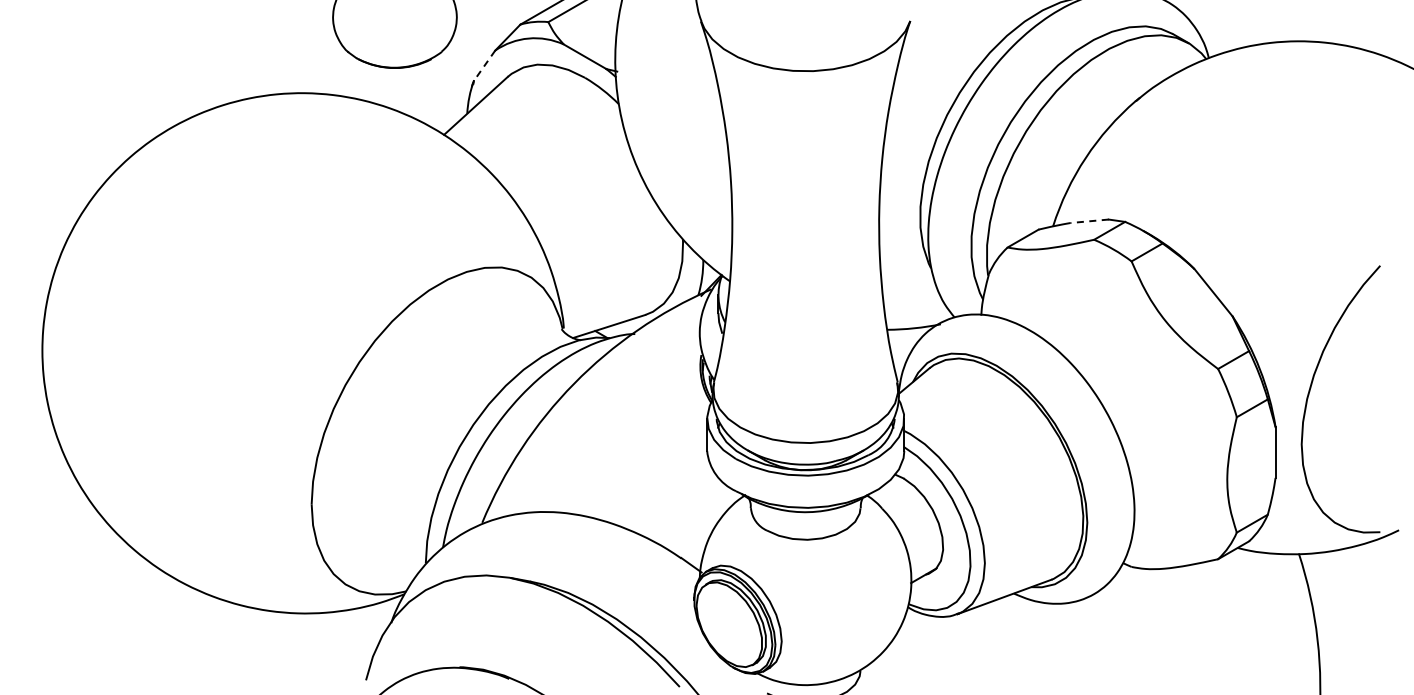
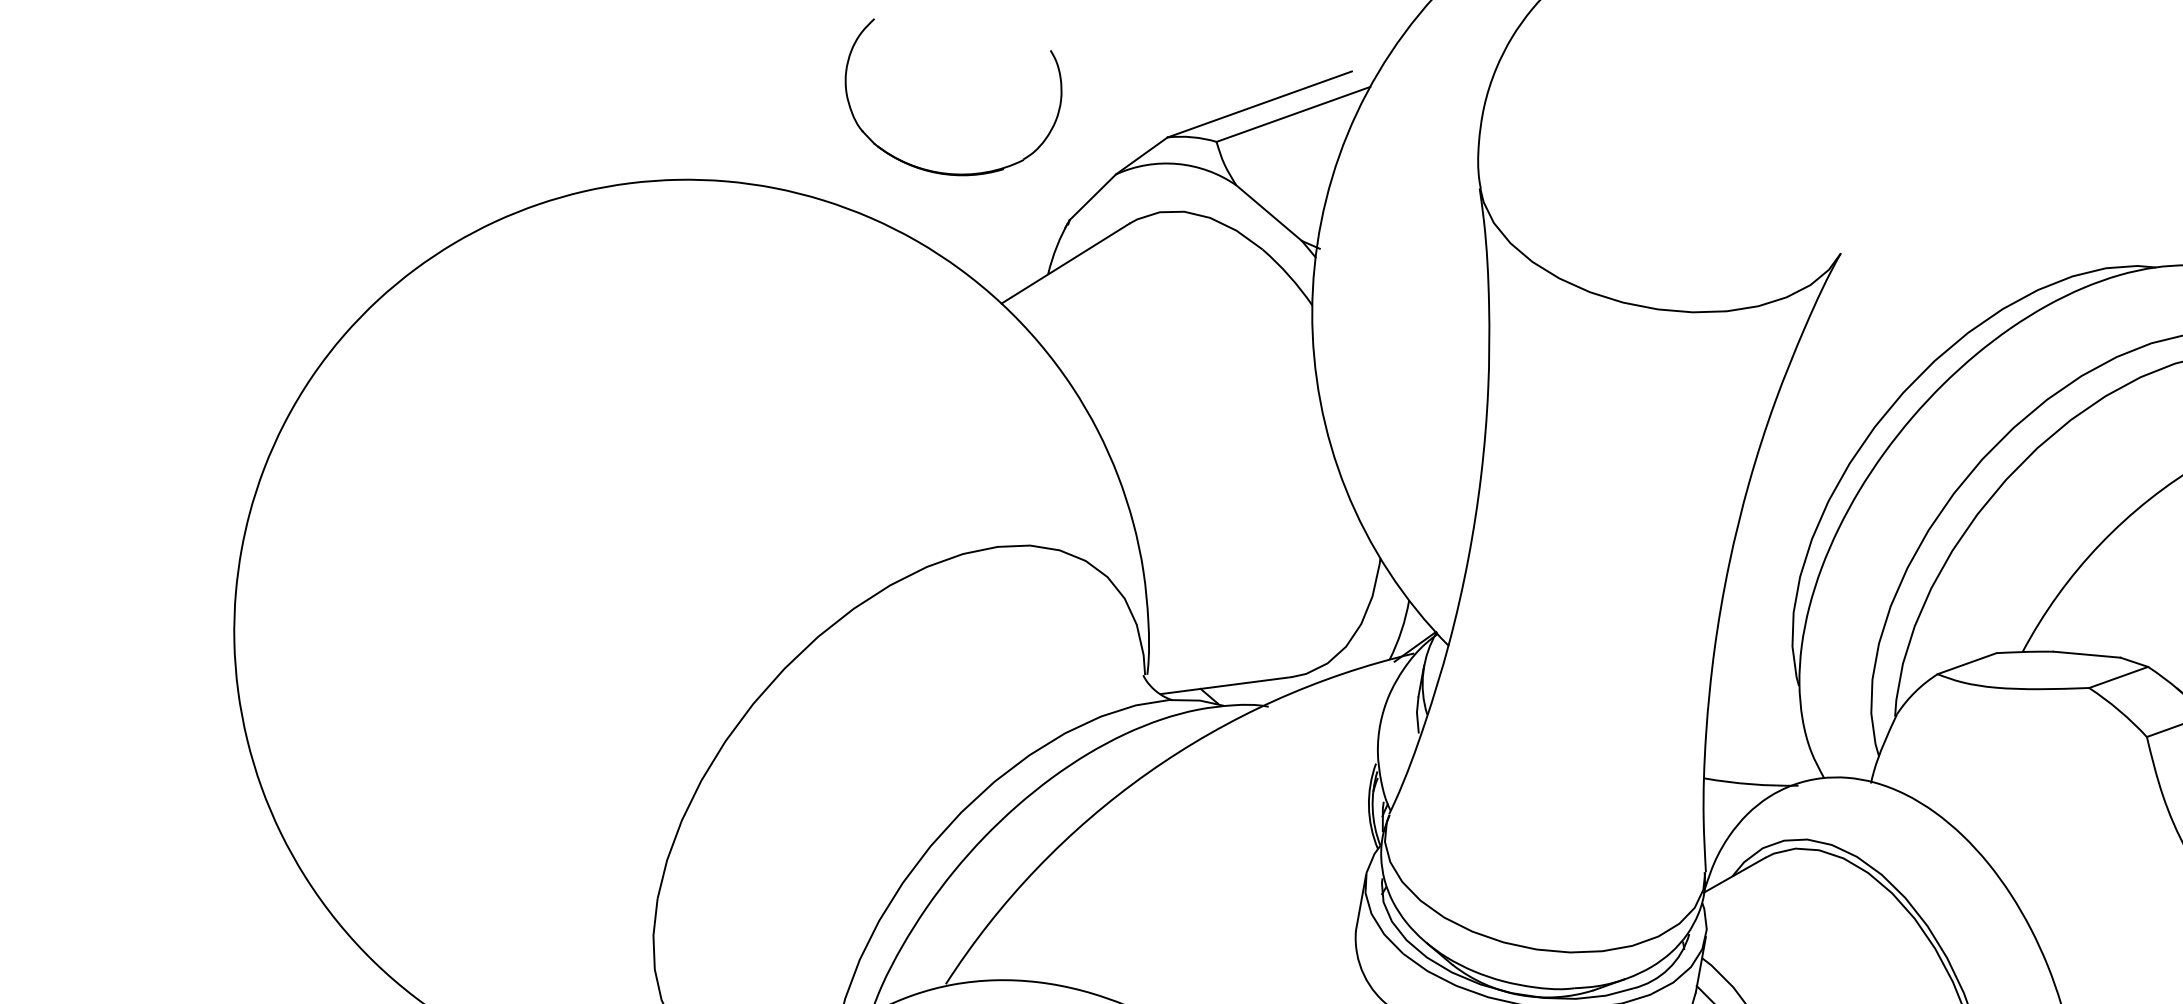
line: (484, 65) -> (1092, 196), dashed -> solid
line: (1089, 221) -> (2086, 655), dashed -> solid

